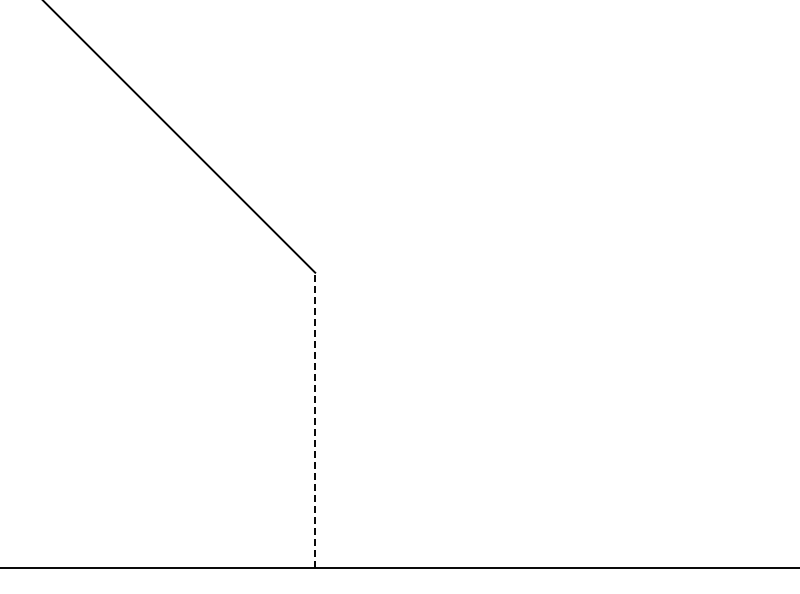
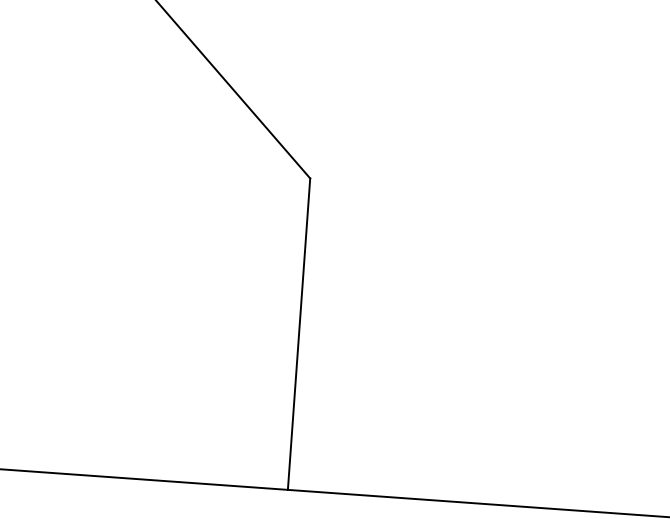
line: (315, 420) -> (299, 334), dashed -> solid

